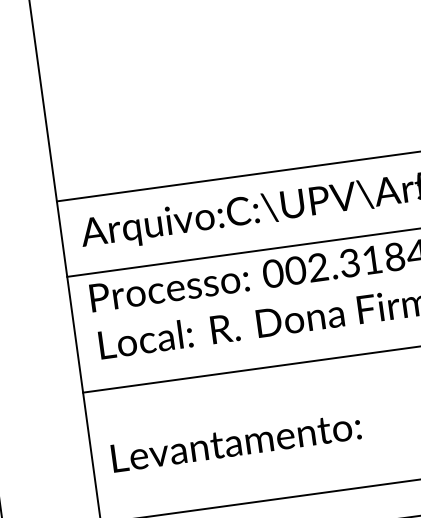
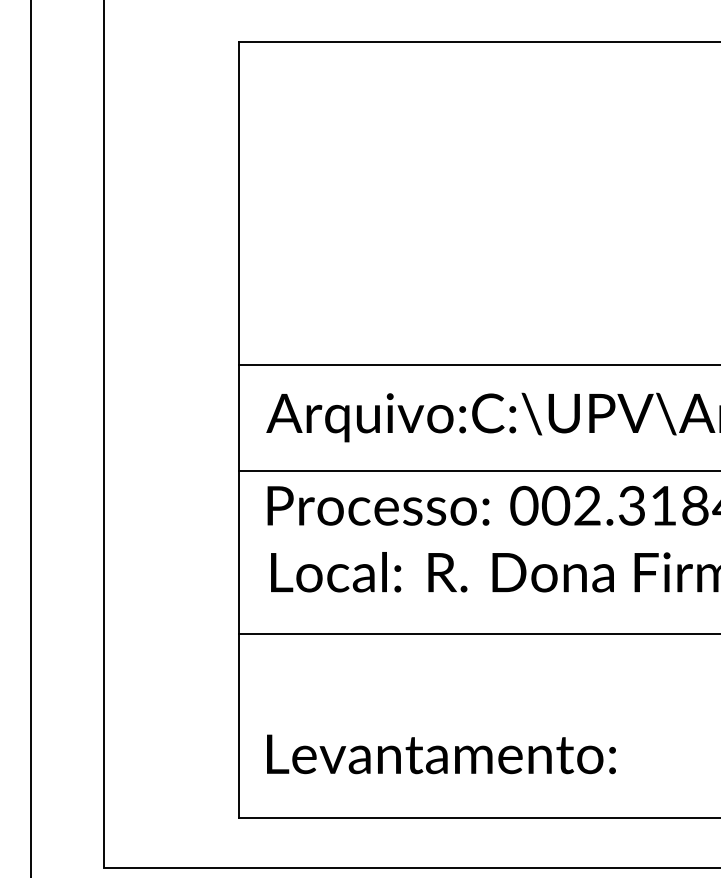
text: (236, 442) -> (441, 754), moved

